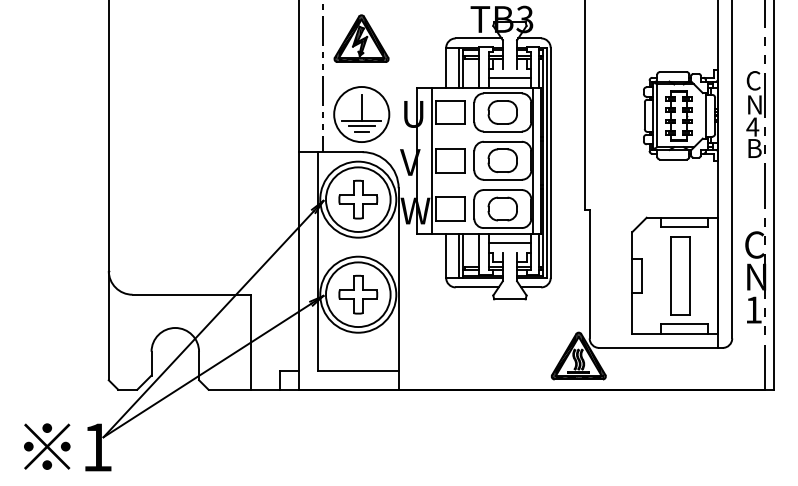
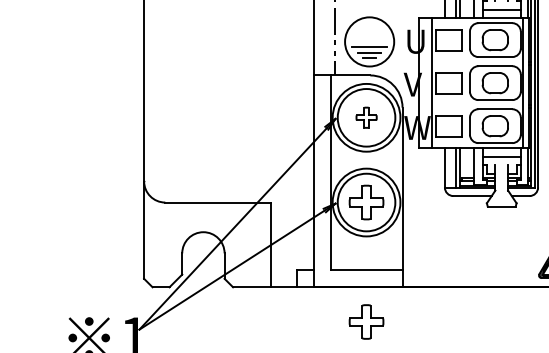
line: (361, 107) -> (369, 35), removed
part: (358, 199) -> (366, 117), size x0.6
part: (358, 428) -> (366, 321), added

